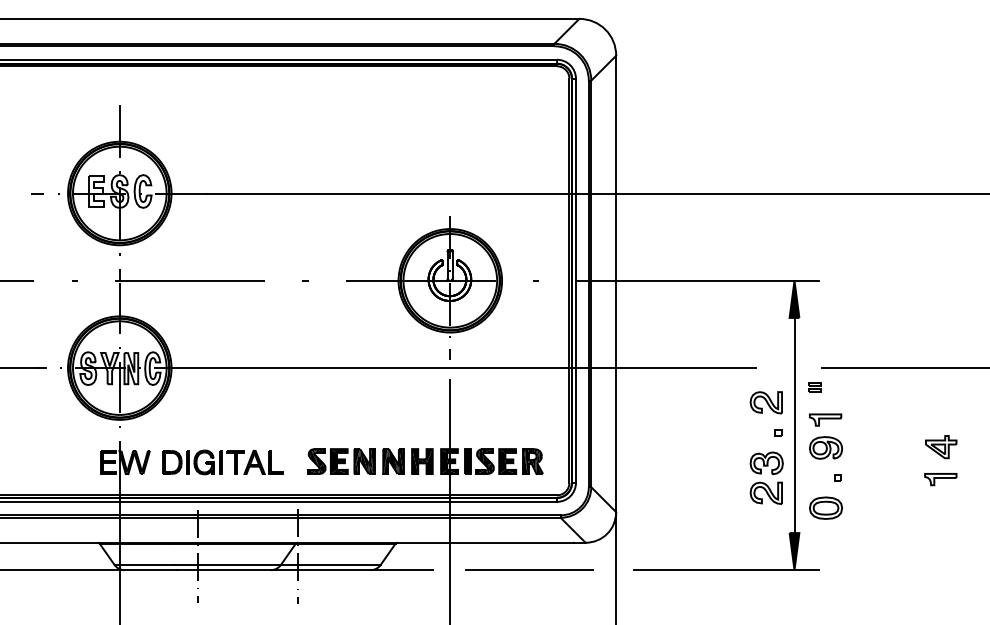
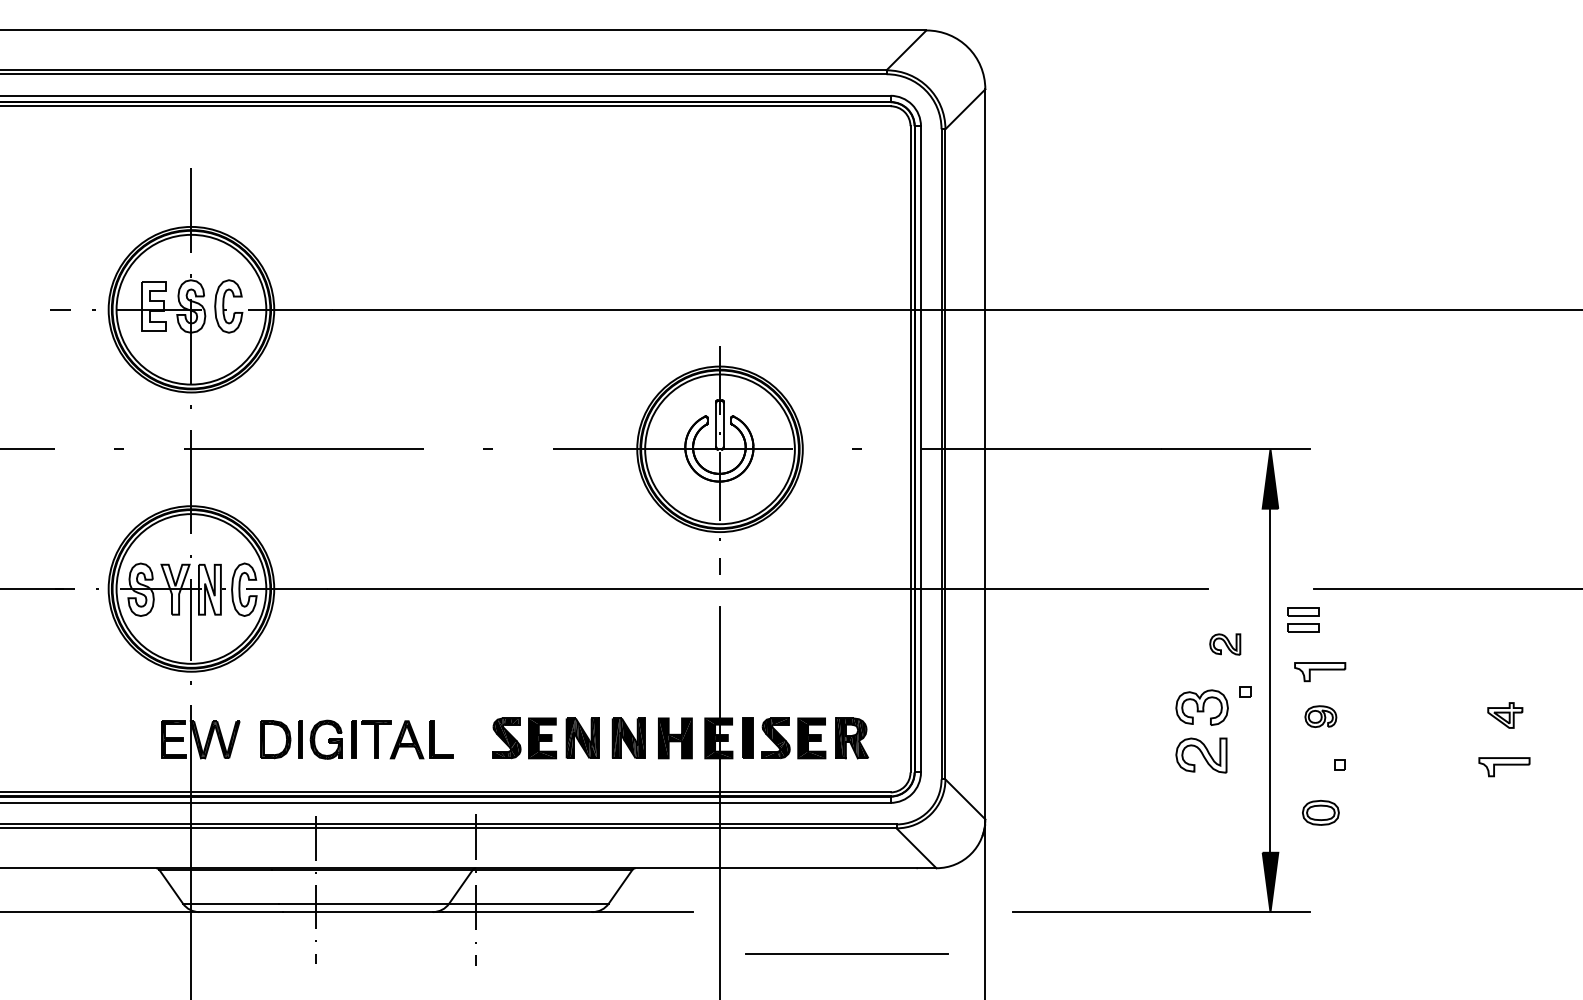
part: (814, 387) -> (1302, 619), size x1.6
part: (765, 402) -> (1224, 643), size x0.6
part: (825, 447) -> (1320, 715), size x0.6
part: (941, 447) -> (1505, 715), size x0.7
part: (766, 477) -> (1201, 730), moved
part: (825, 507) -> (1320, 811), size x0.7
line: (529, 569) -> (846, 952), moved

